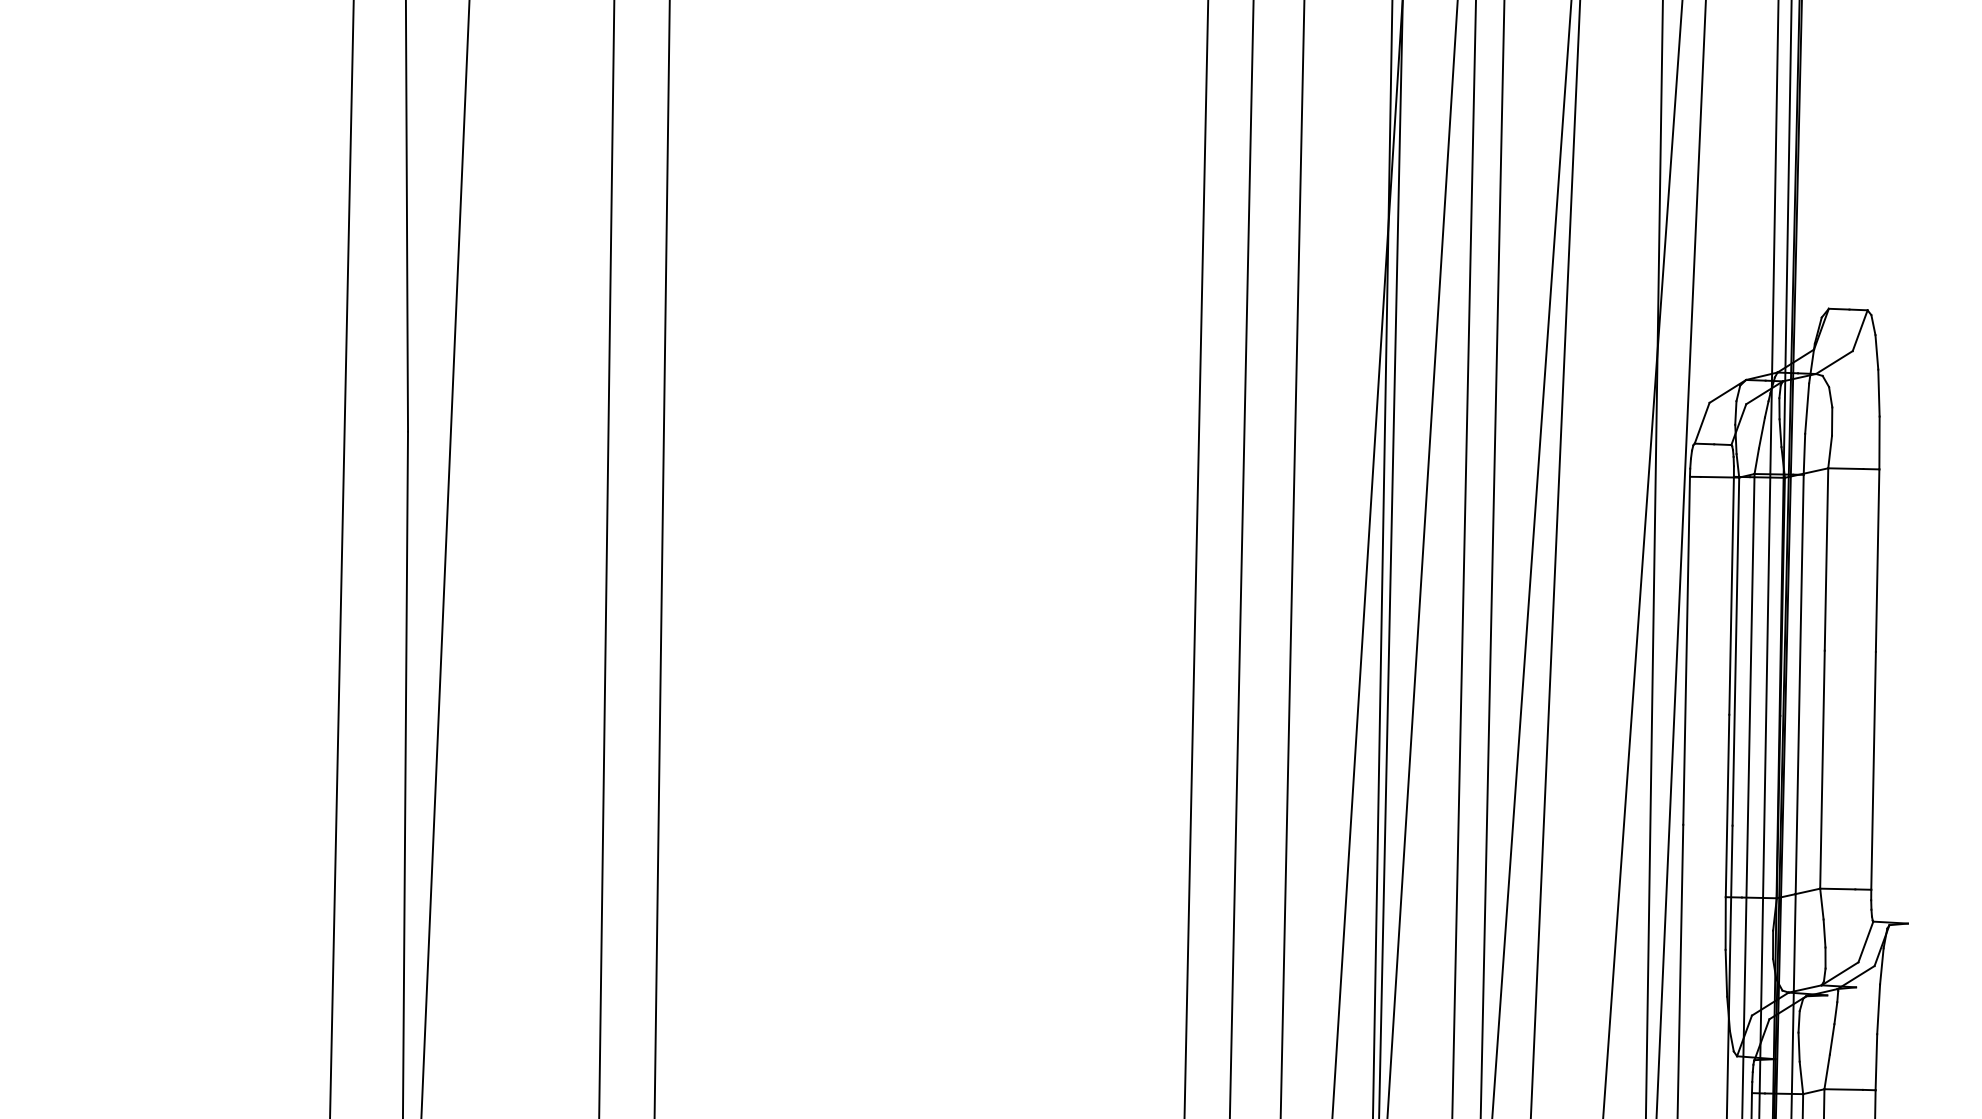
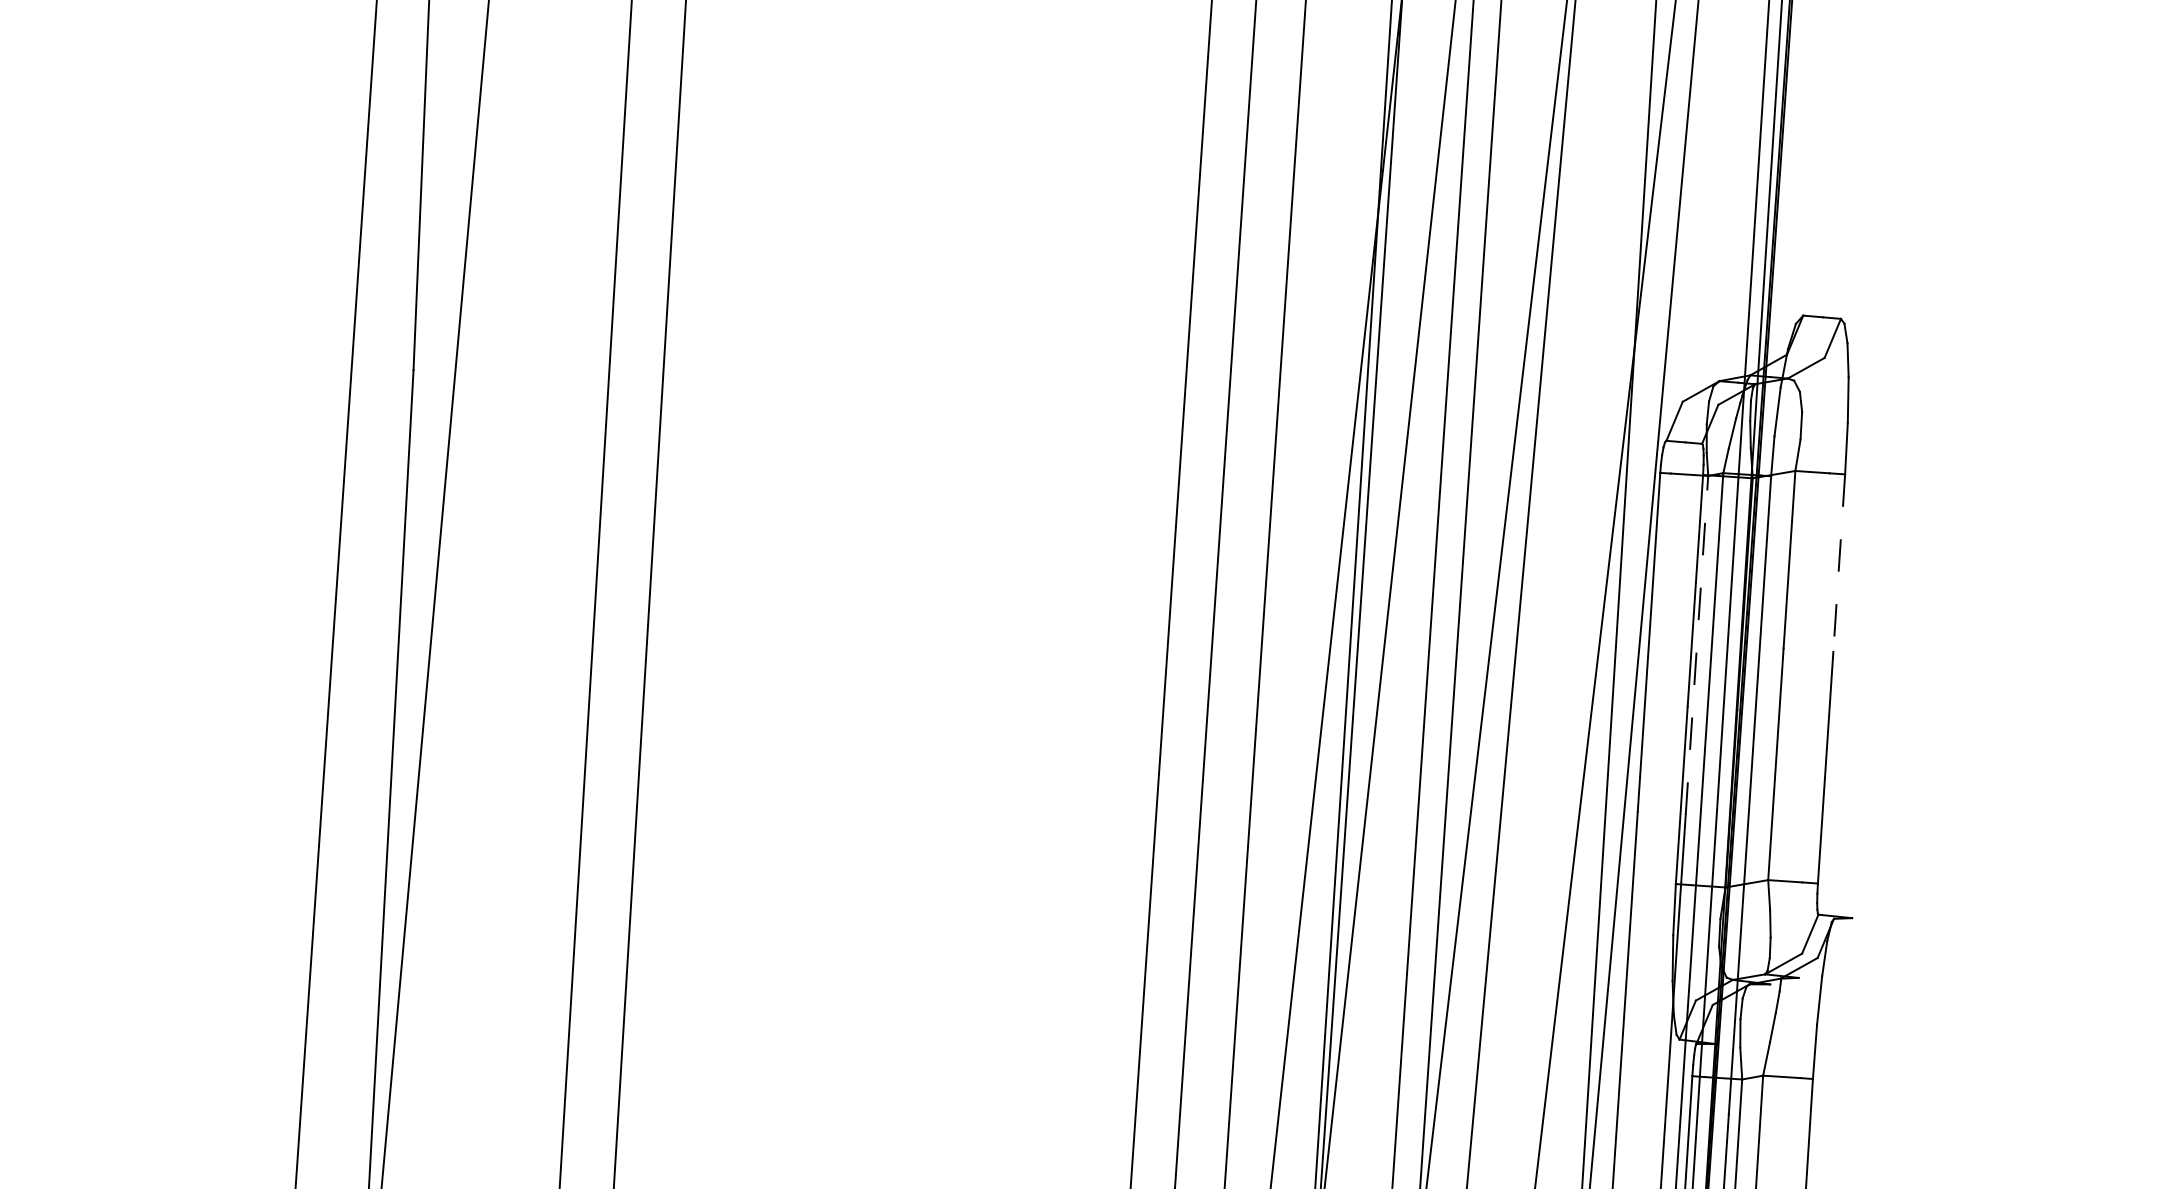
line: (1877, 560) -> (1839, 563), solid -> dashed
line: (1735, 651) -> (1696, 645), solid -> dashed

